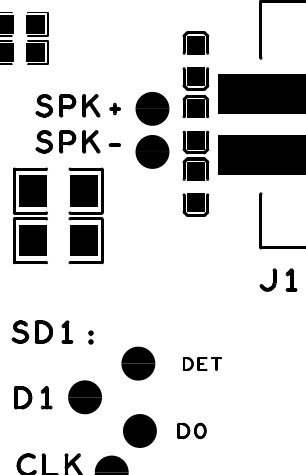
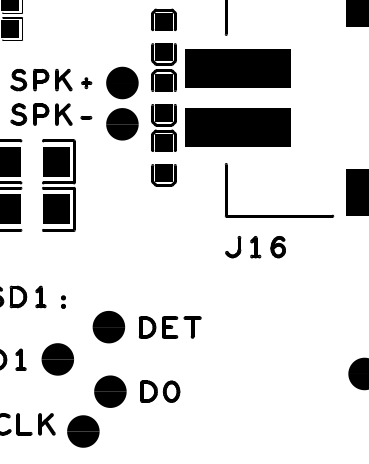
part: (202, 363) -> (170, 327), size x1.67
part: (192, 430) -> (160, 391), size x1.43

